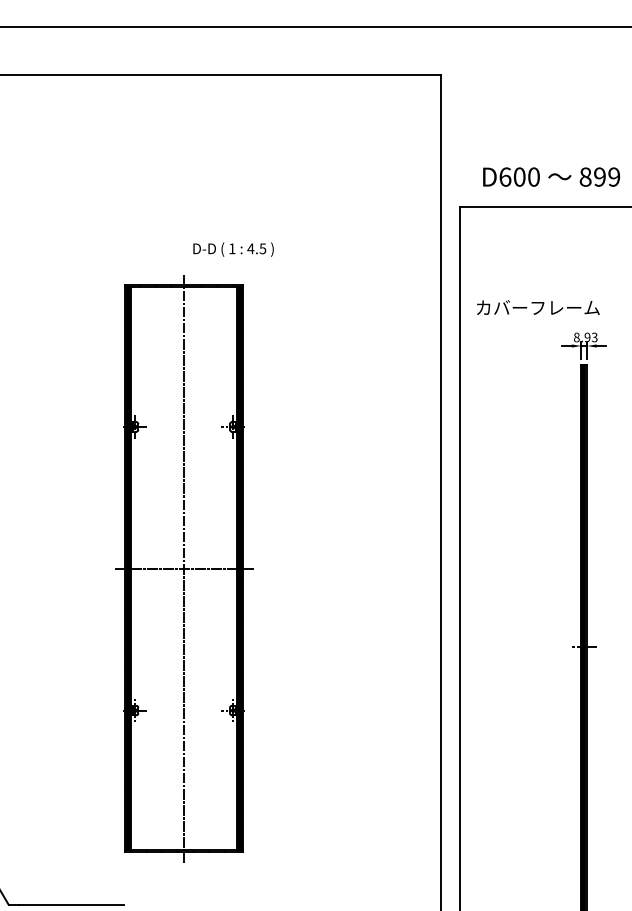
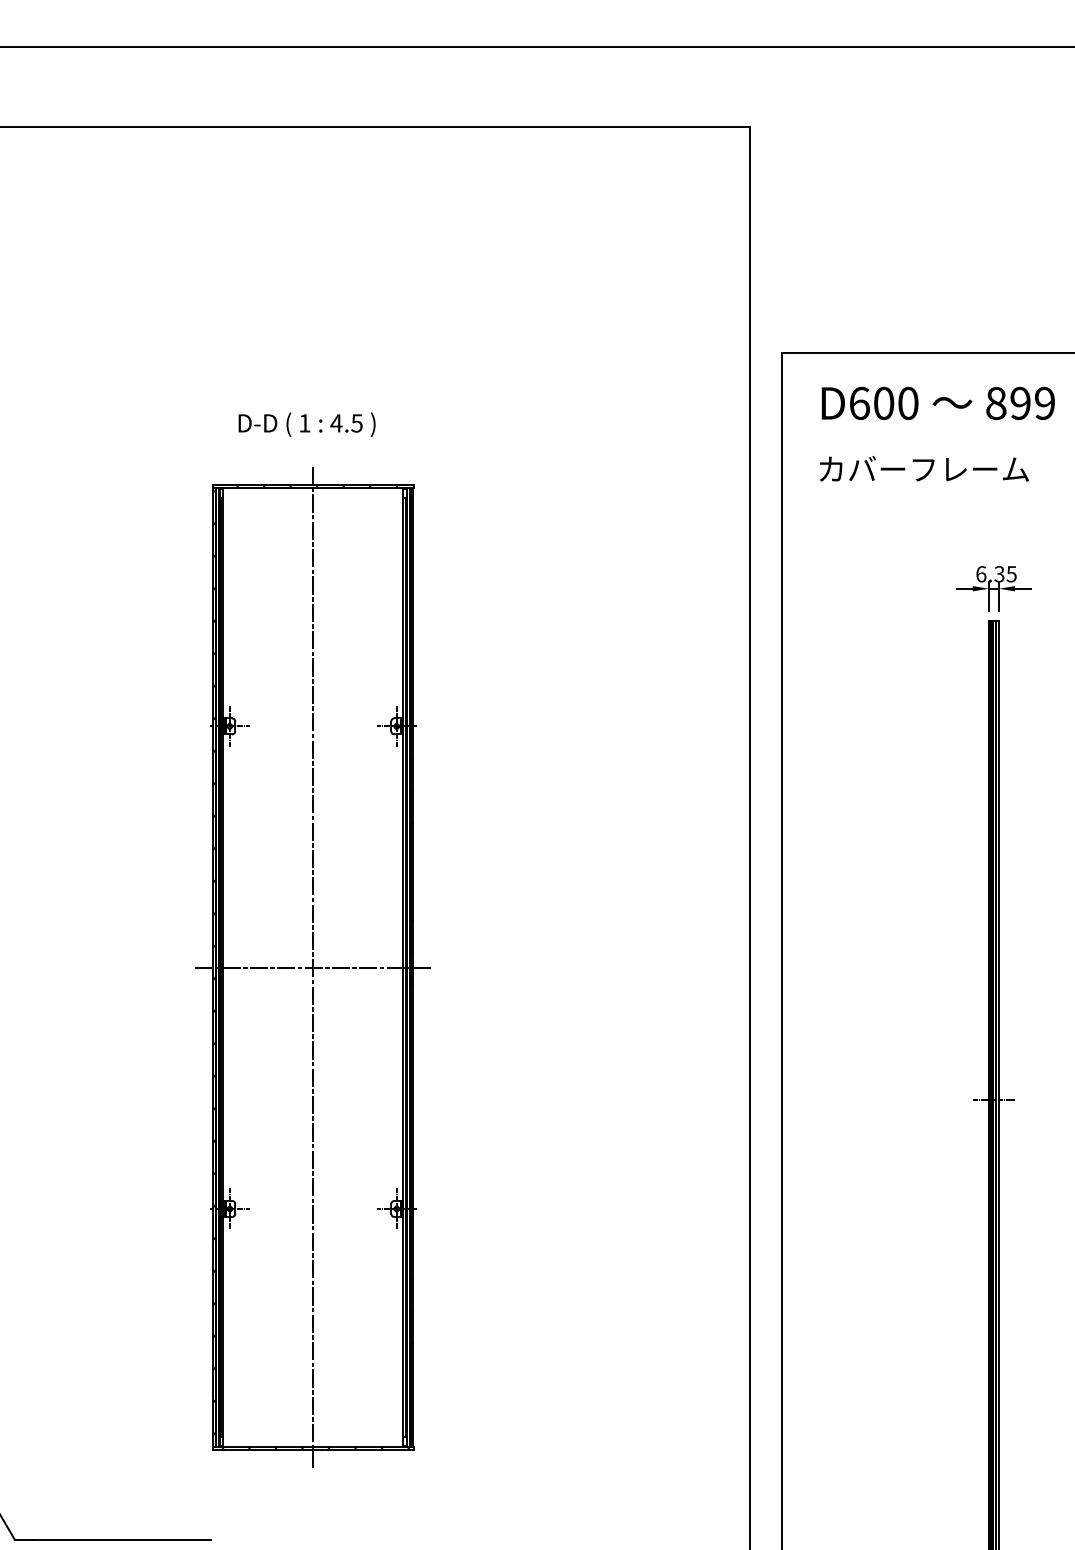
text: (551, 176) -> (938, 402), moved
text: (233, 249) -> (306, 424), moved
text: (538, 307) -> (924, 468), moved
text: (585, 337) -> (996, 574), 8.93 -> 6.35

